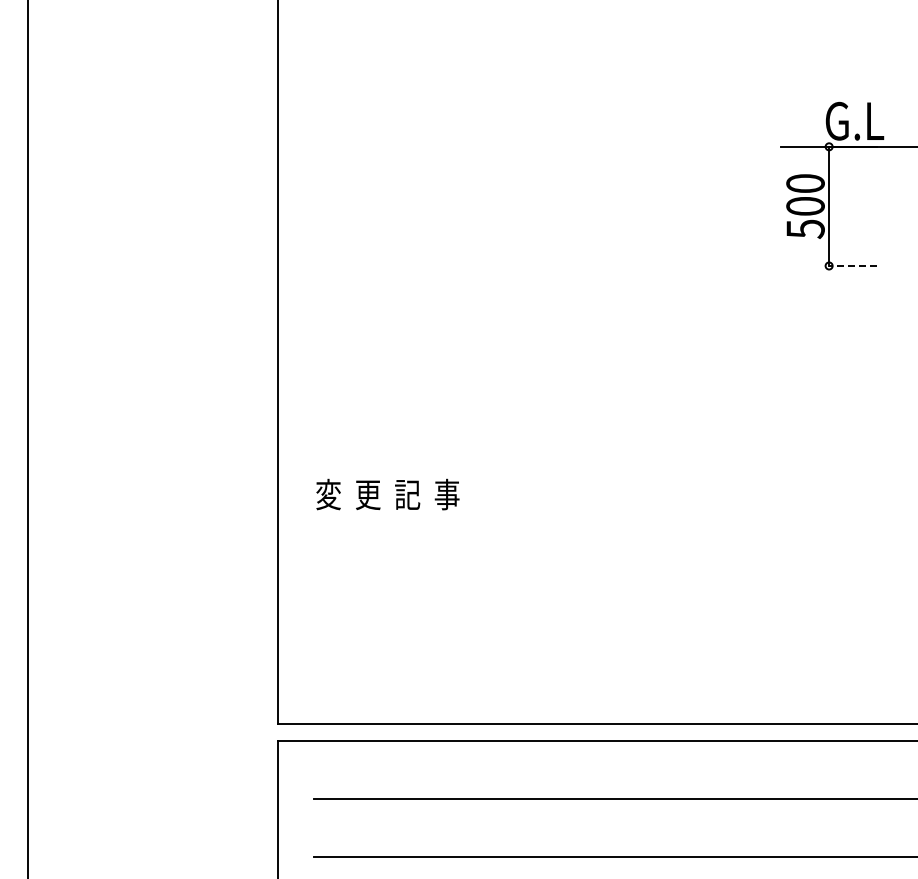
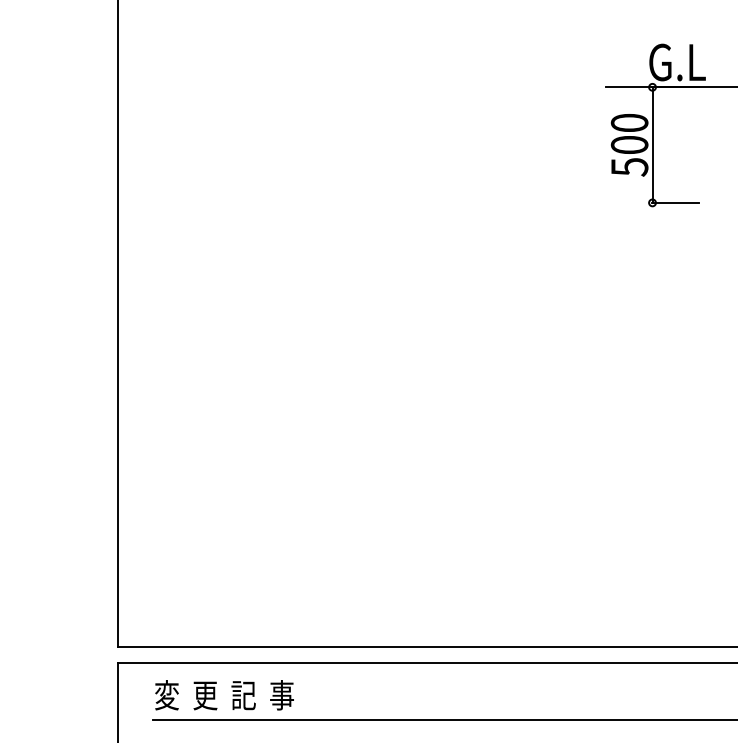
line: (852, 265) -> (675, 202), dashed -> solid
text: (387, 494) -> (224, 695), moved

